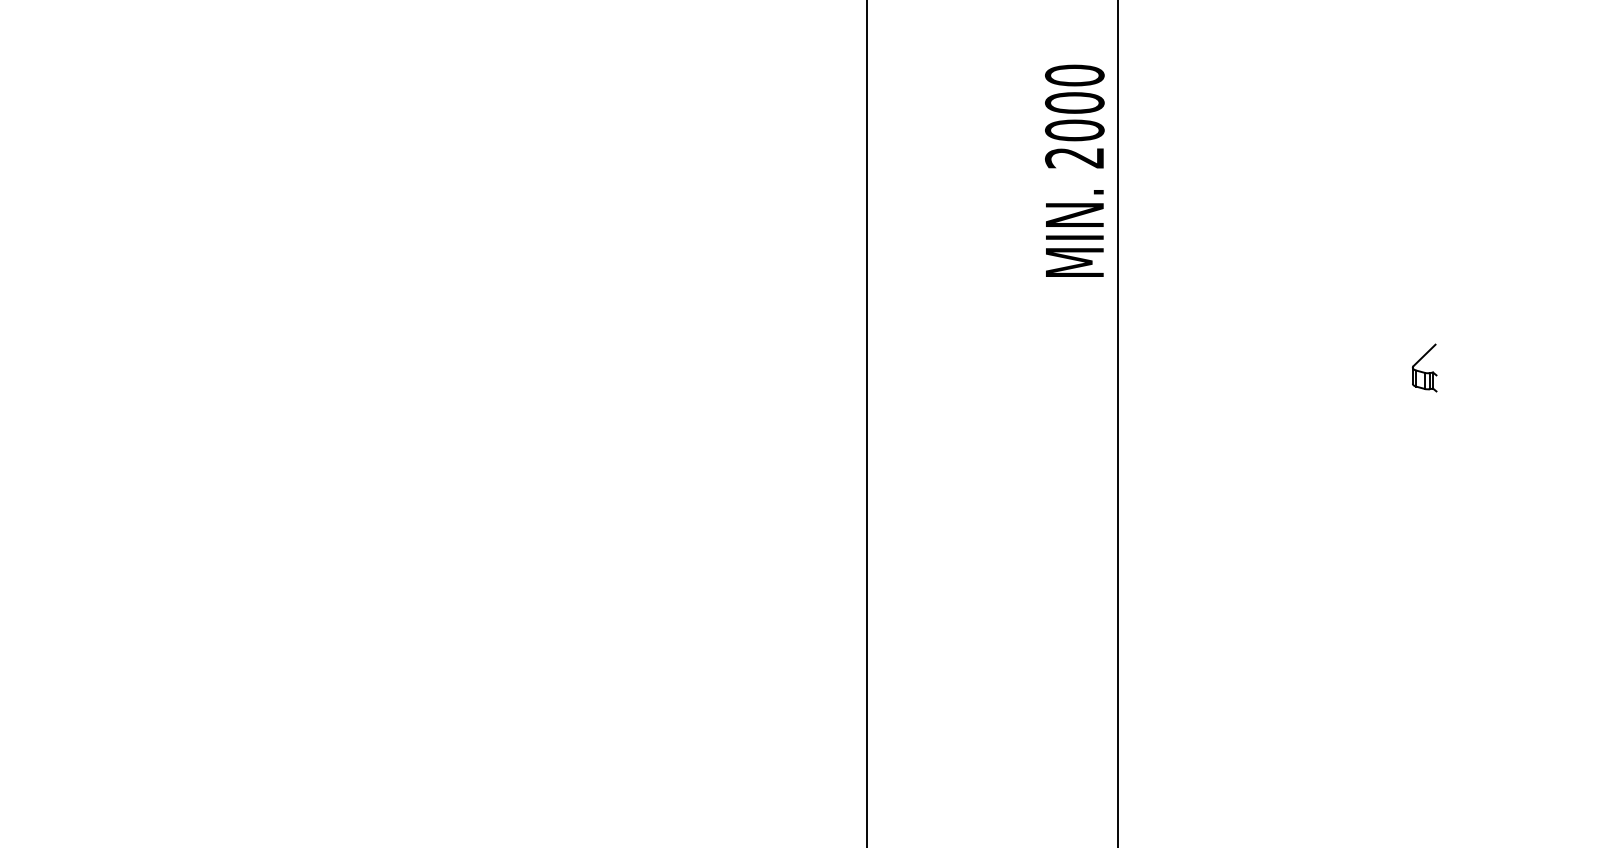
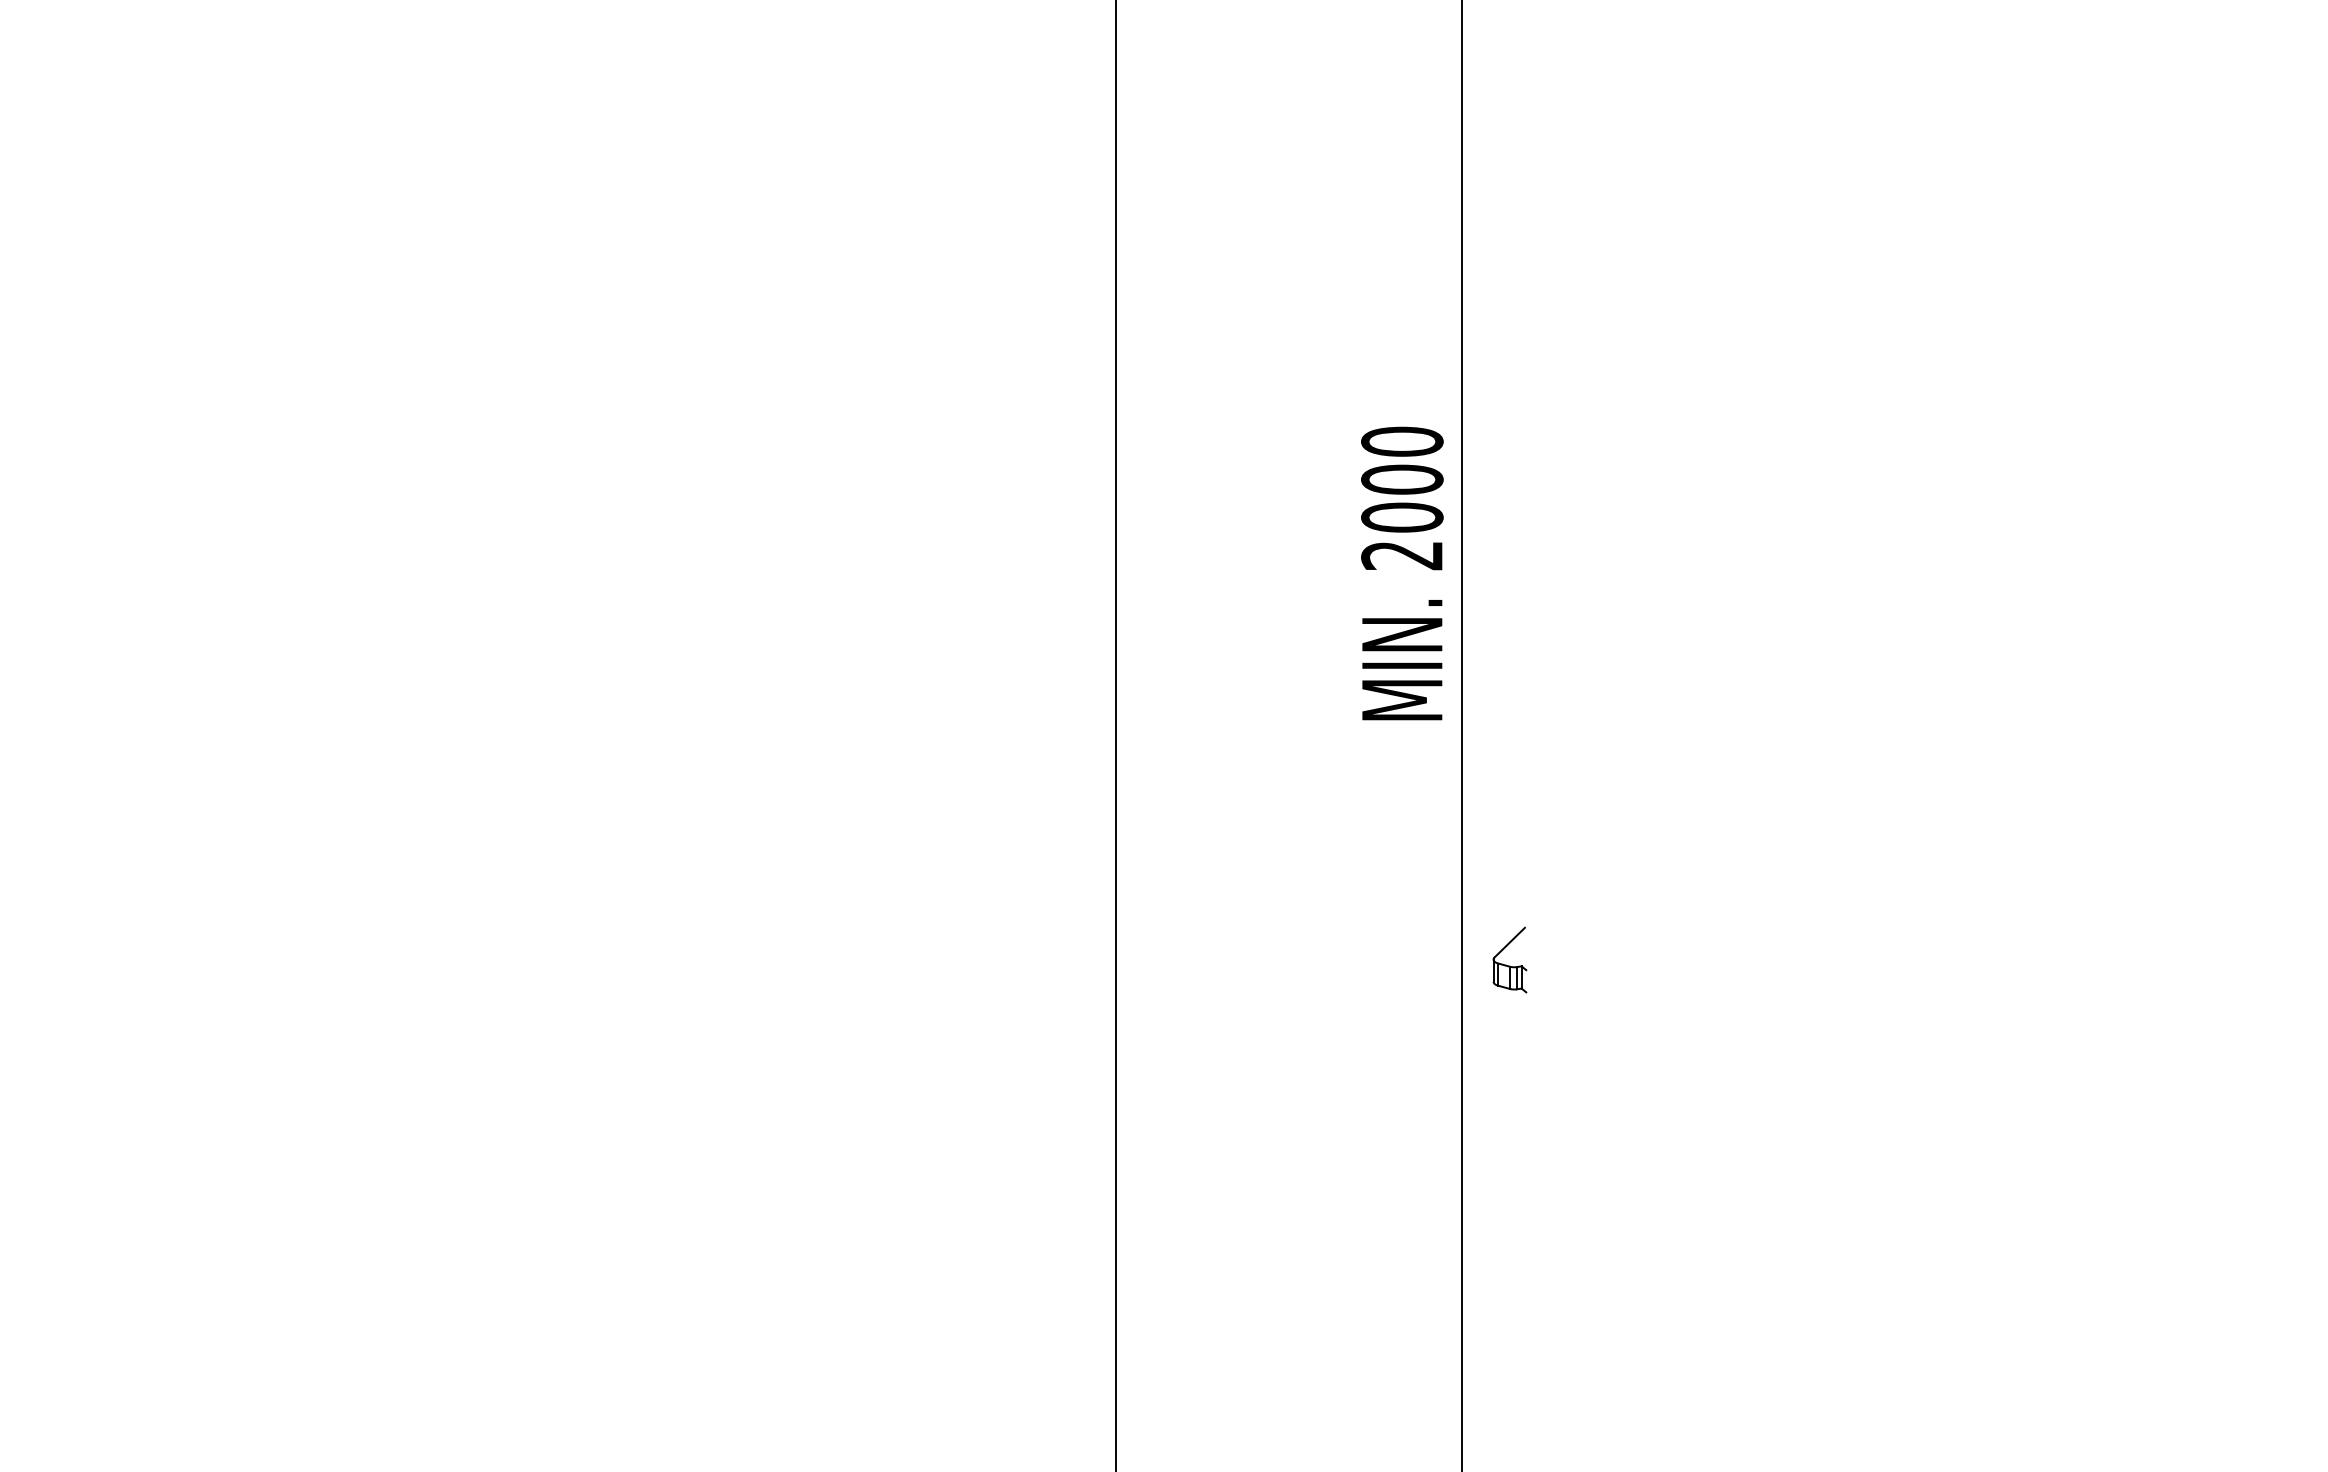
part: (1424, 367) -> (1509, 959), moved

